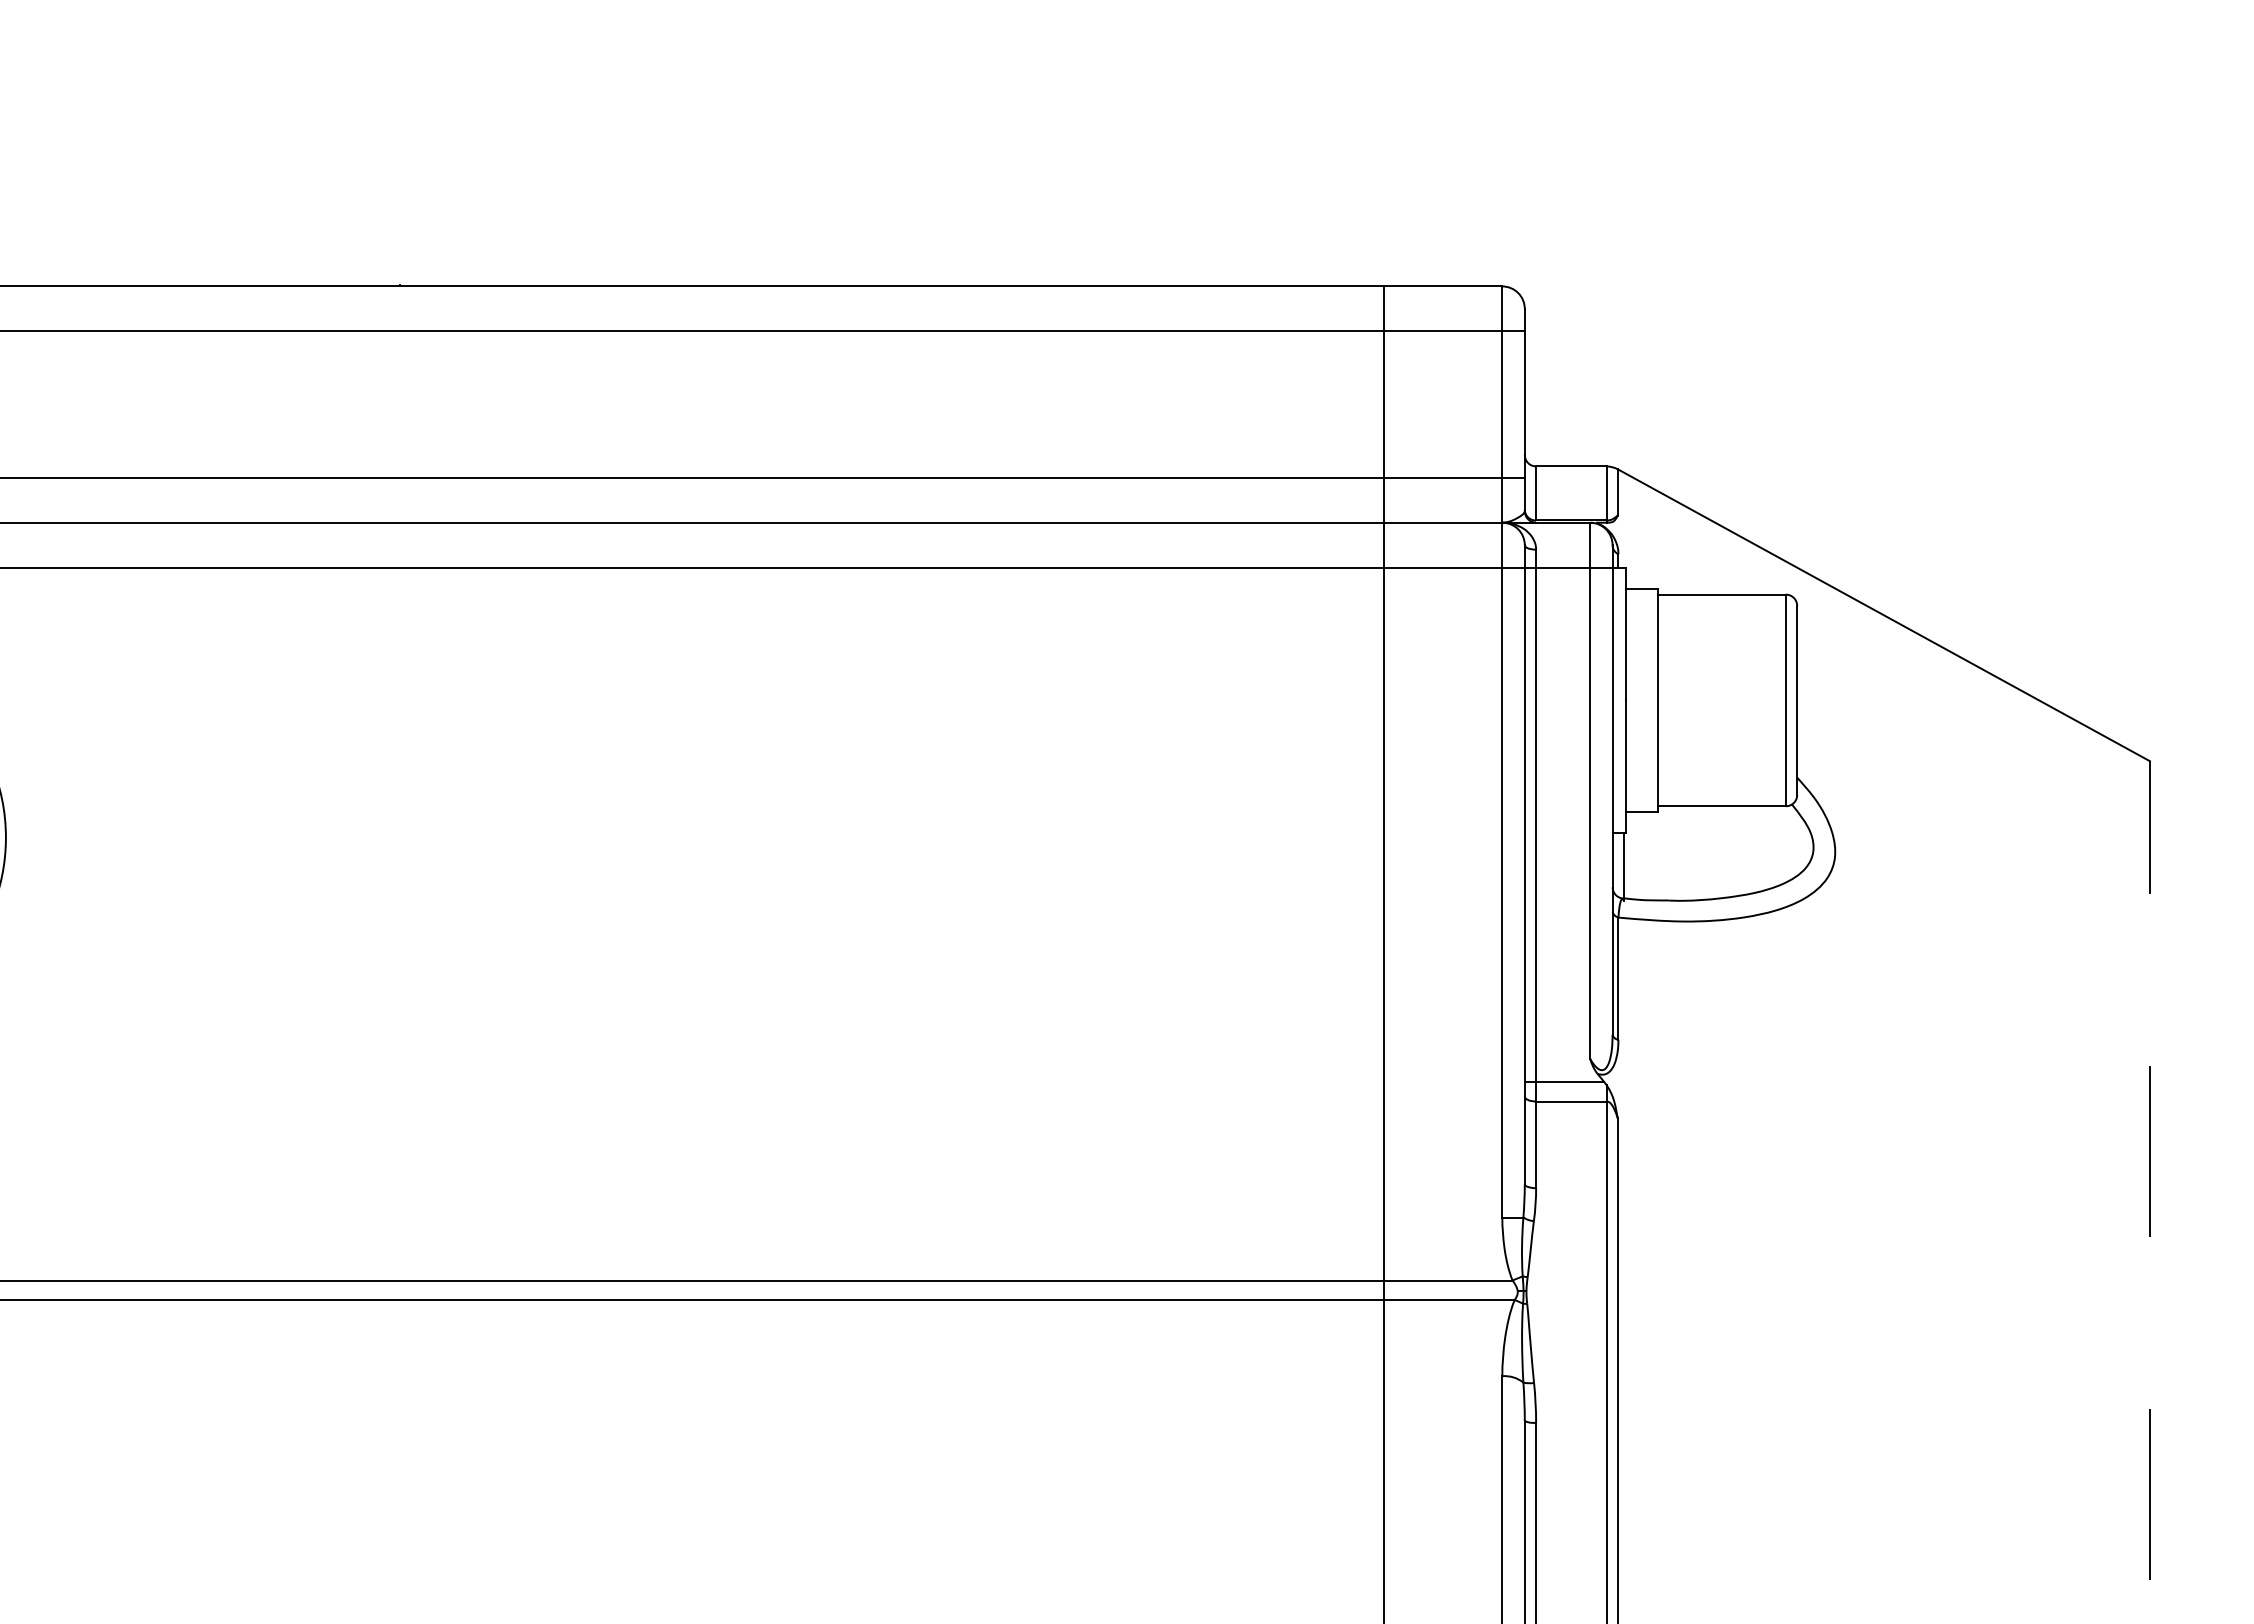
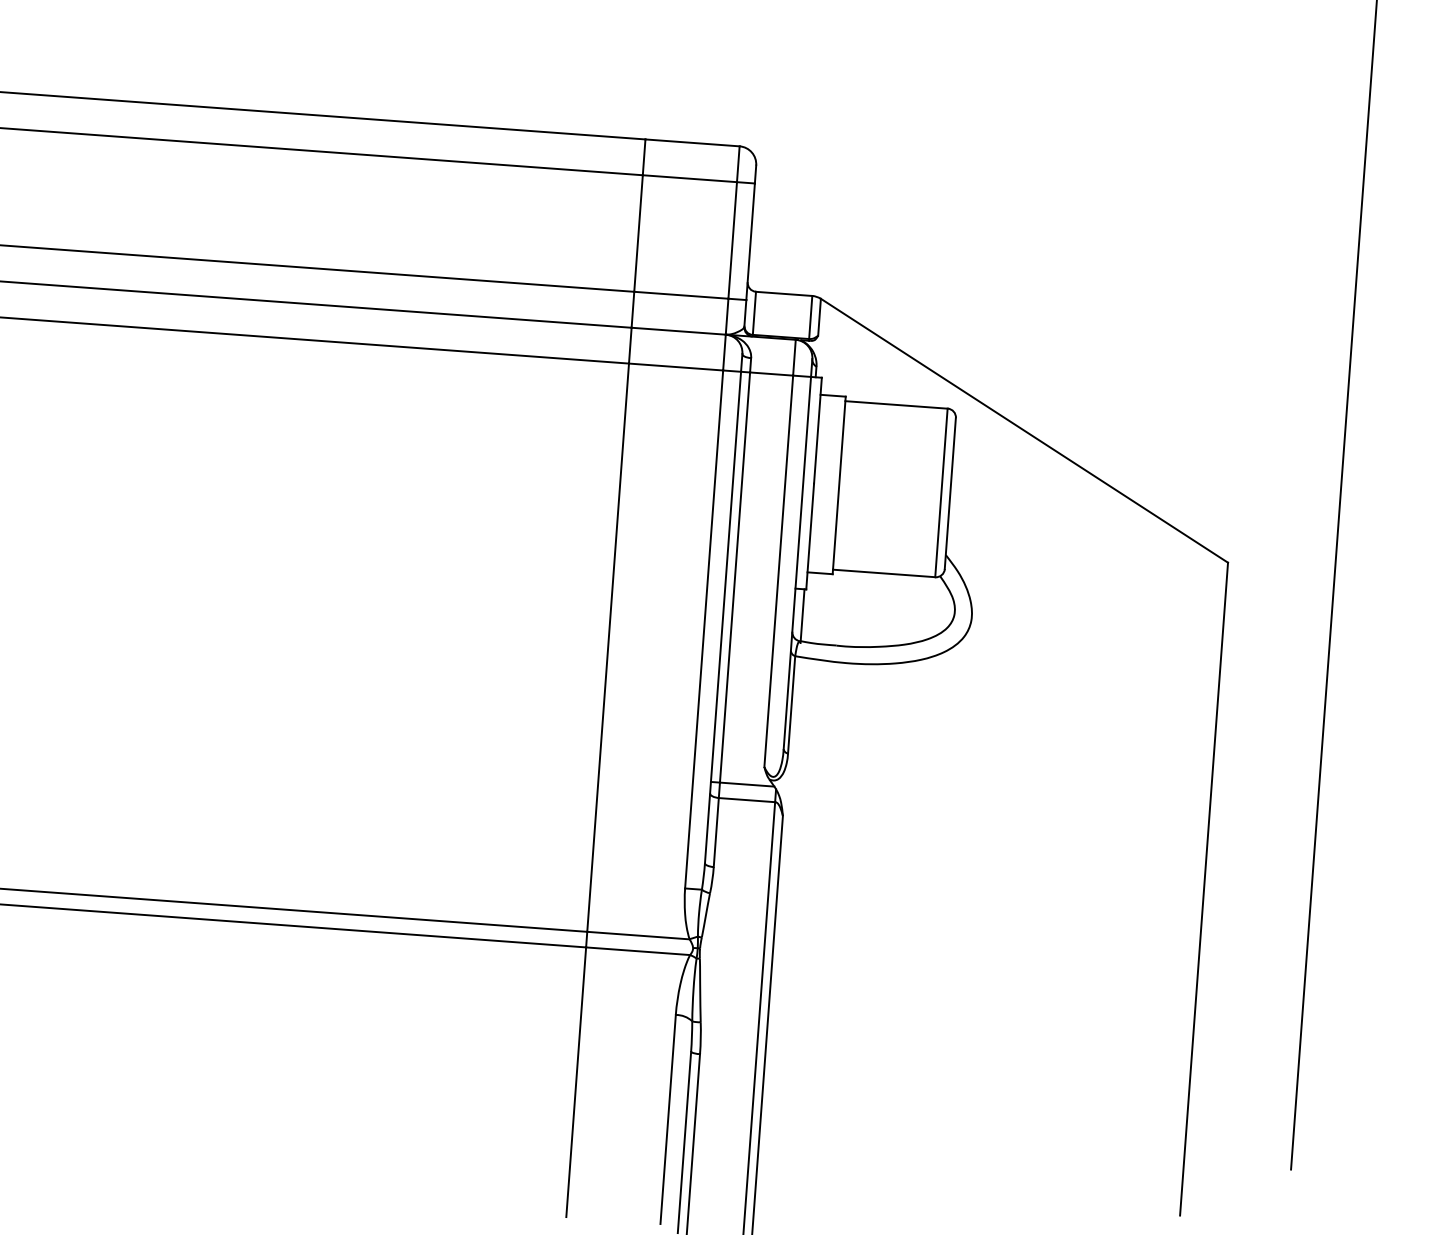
line: (2149, 1170) -> (1203, 888), dashed -> solid

